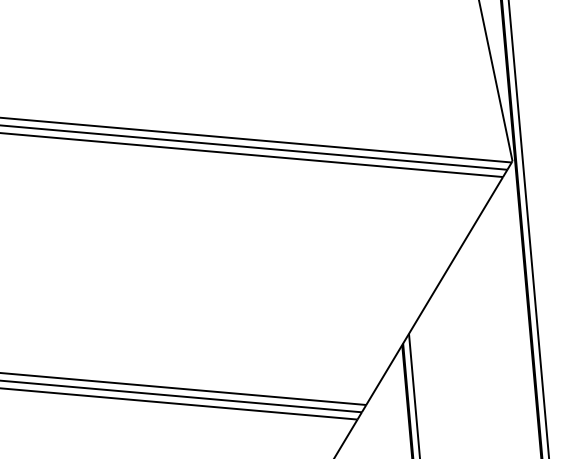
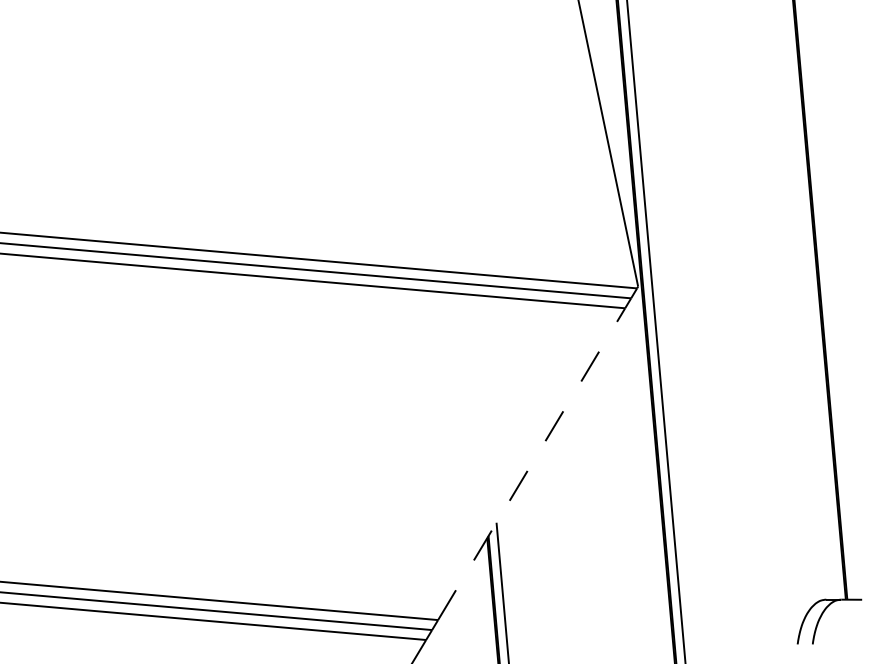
line: (434, 291) -> (531, 464), solid -> dashed

